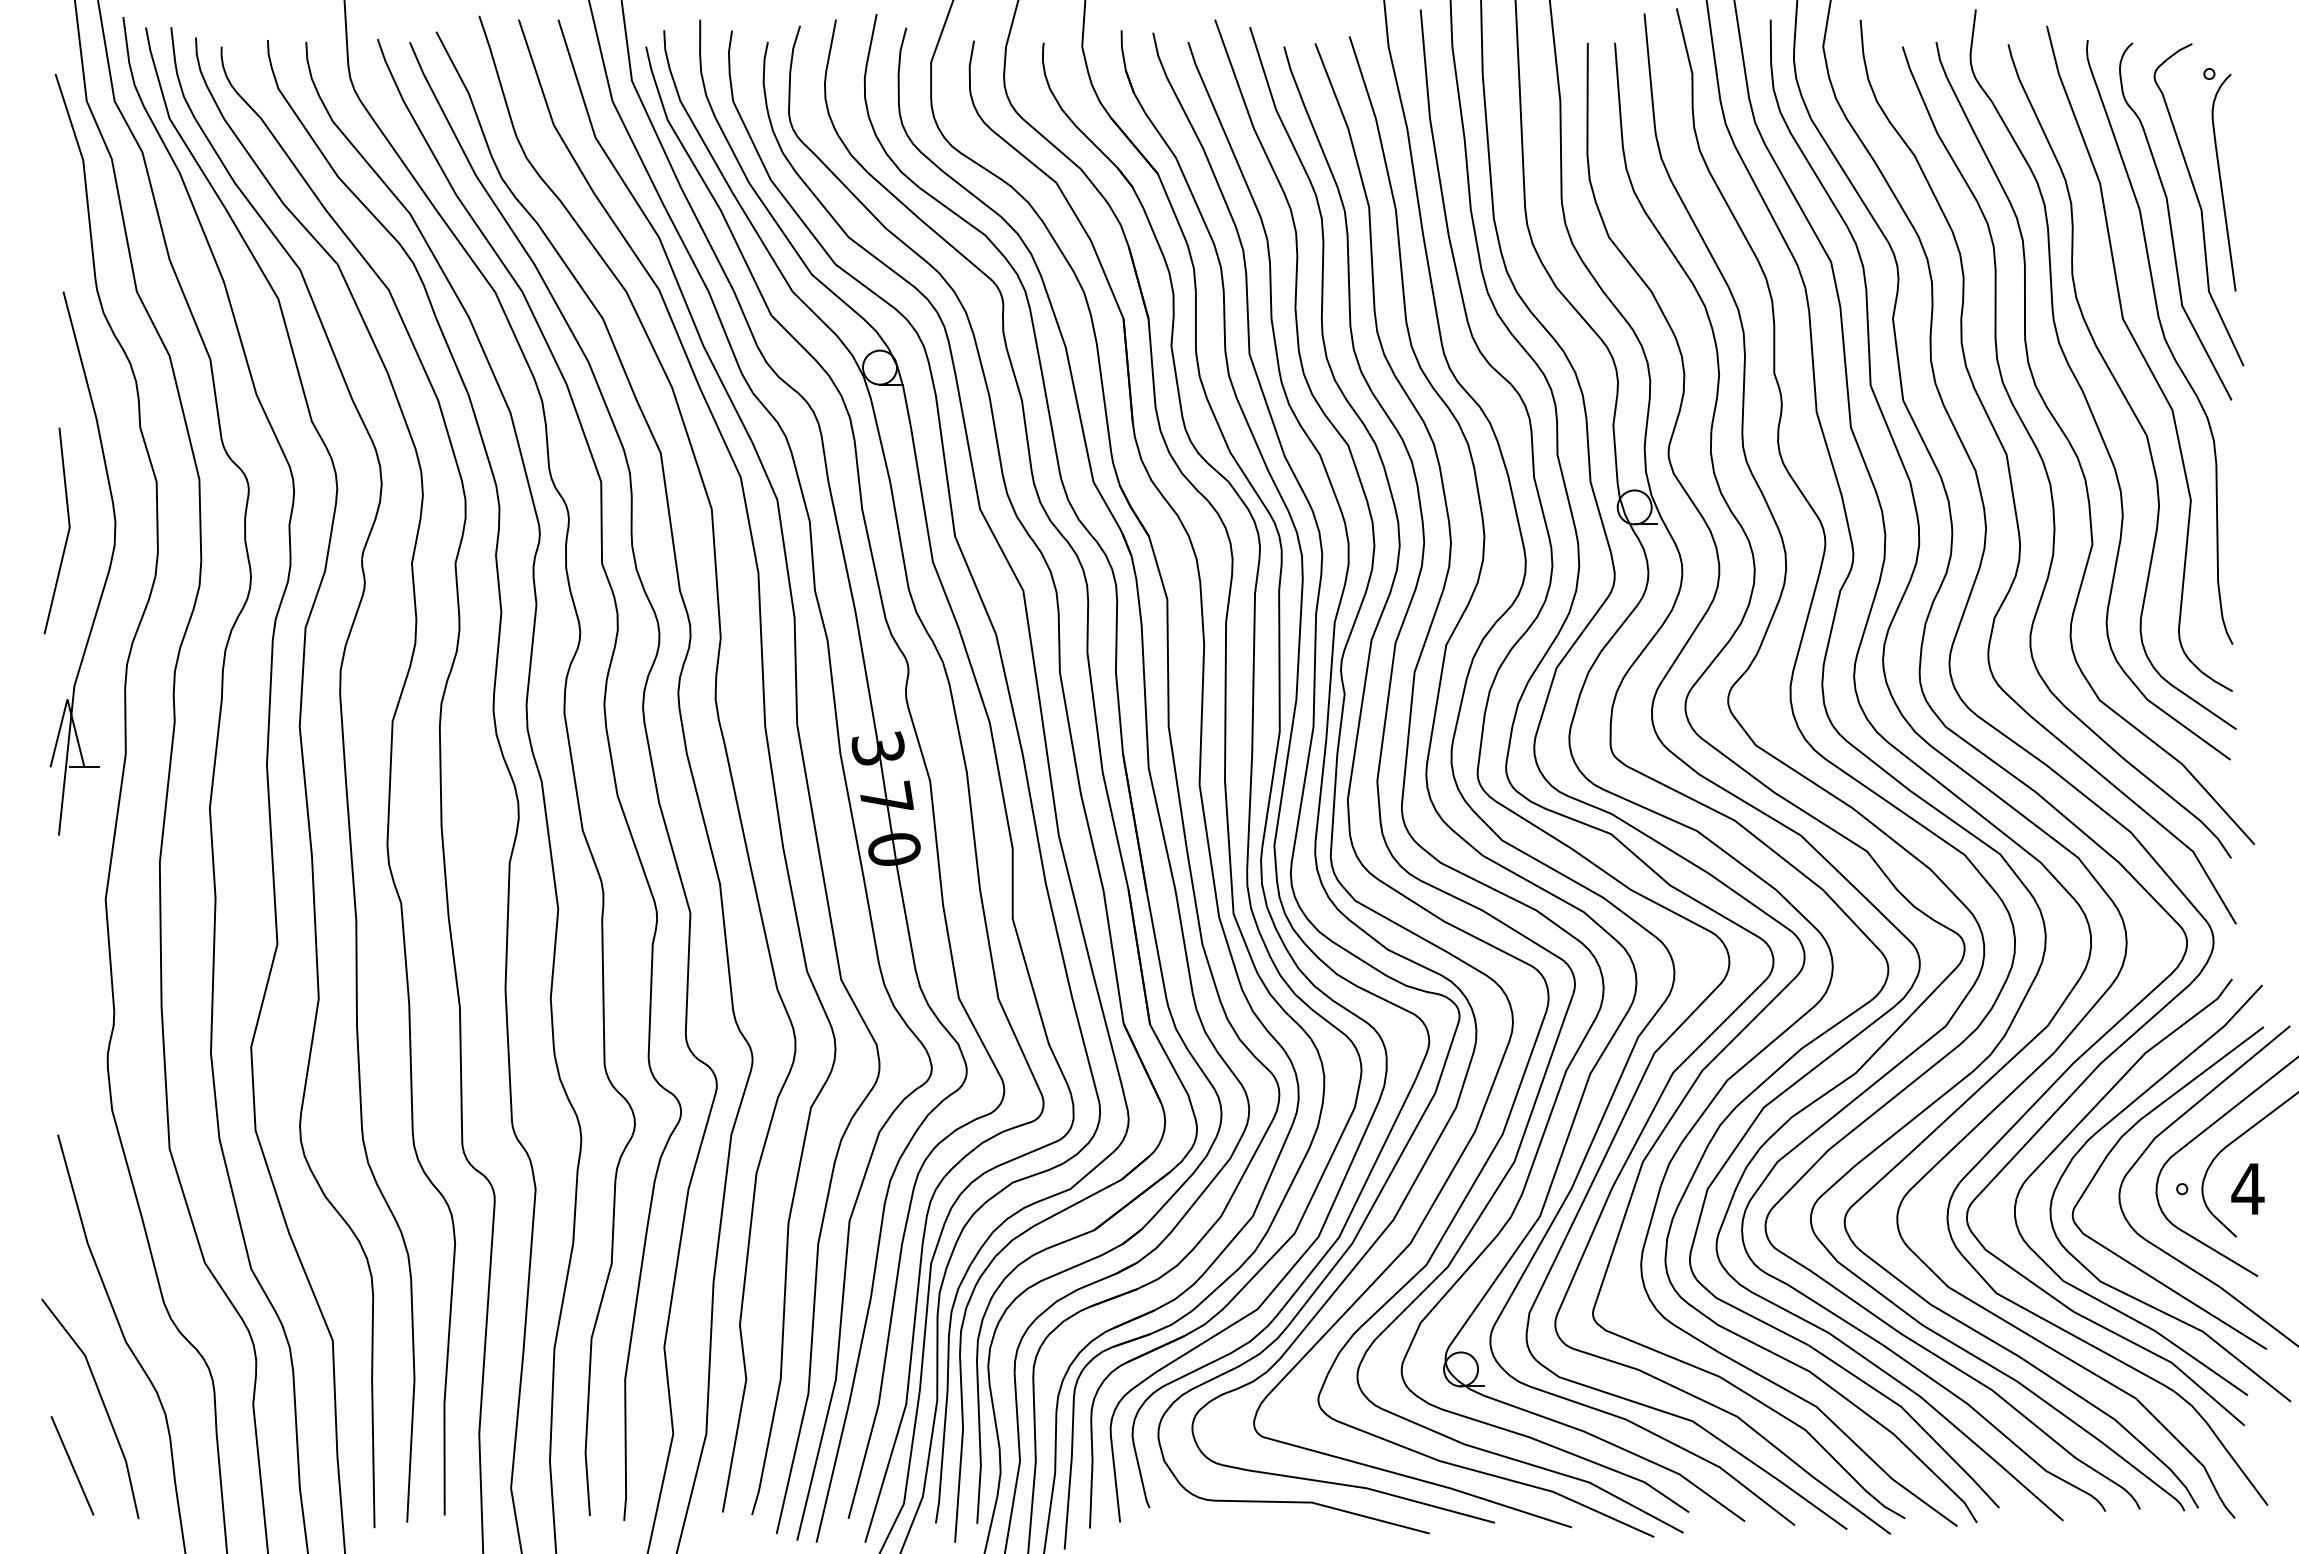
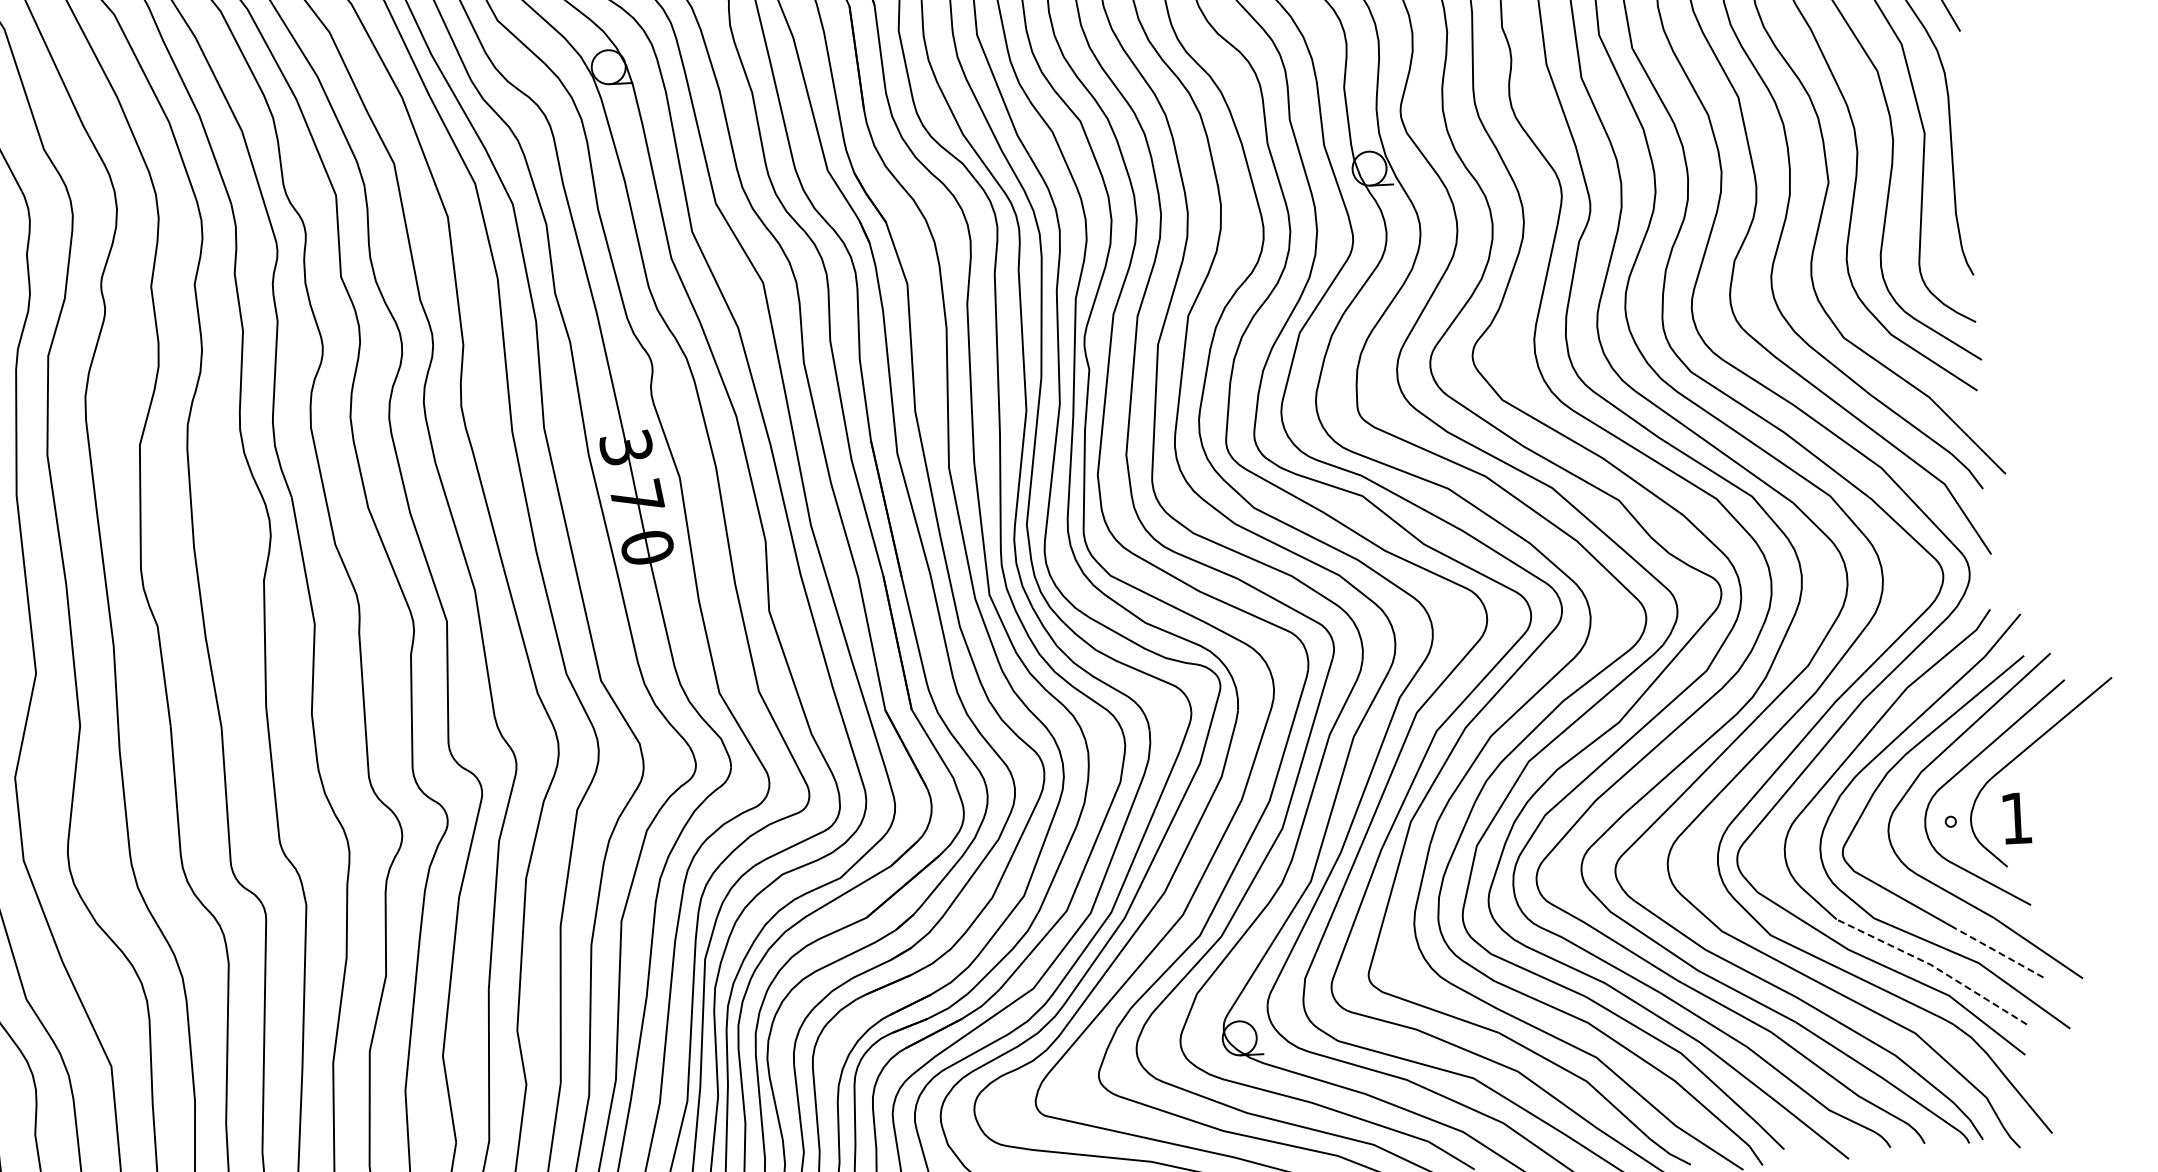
text: (2247, 1188) -> (2016, 817), 4 -> 1
line: (2224, 1322) -> (1999, 952), solid -> dashed
line: (2158, 1333) -> (1934, 967), solid -> dashed

